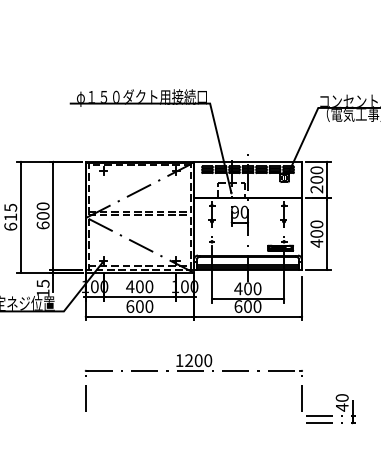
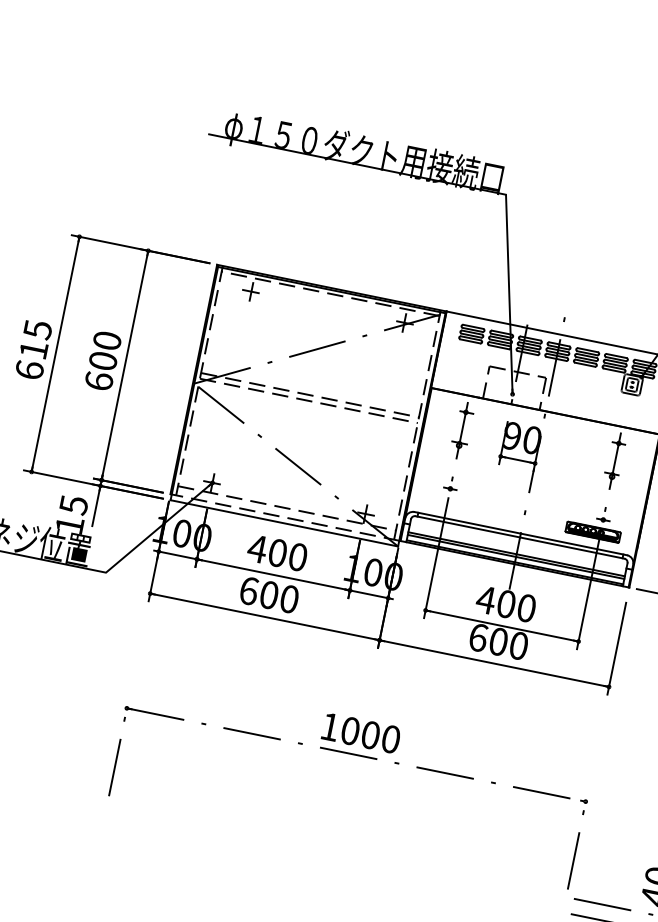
text: (189, 360) -> (351, 731), 1200 -> 1000

